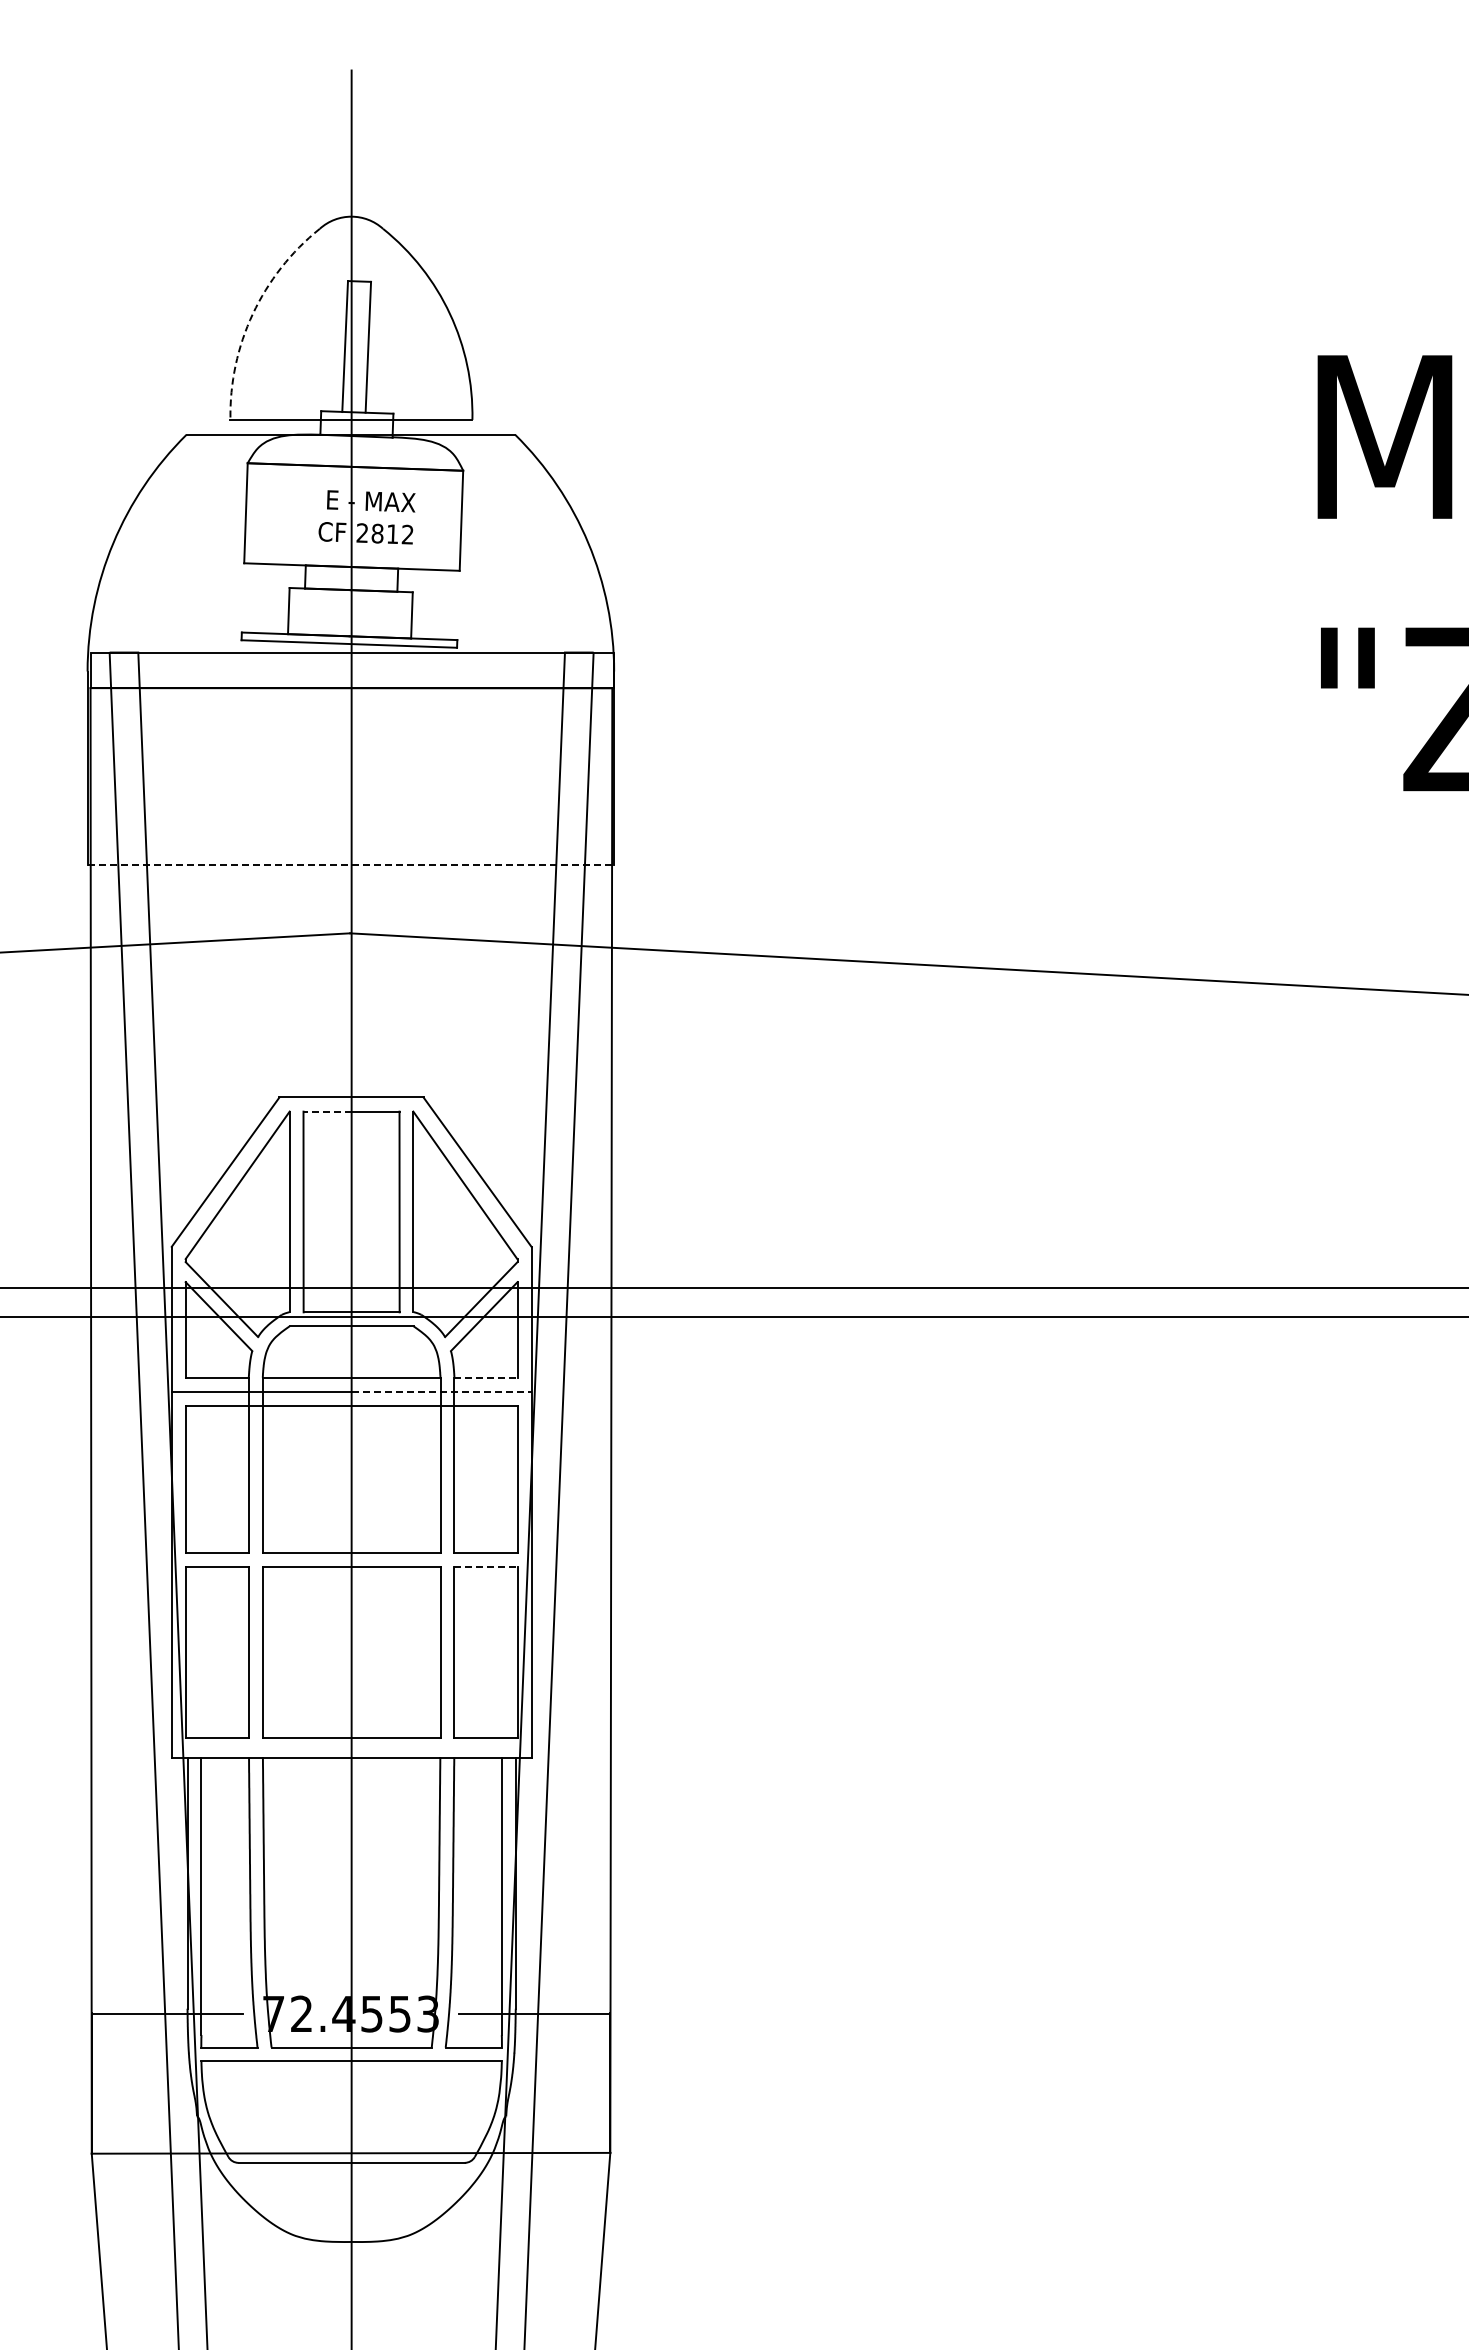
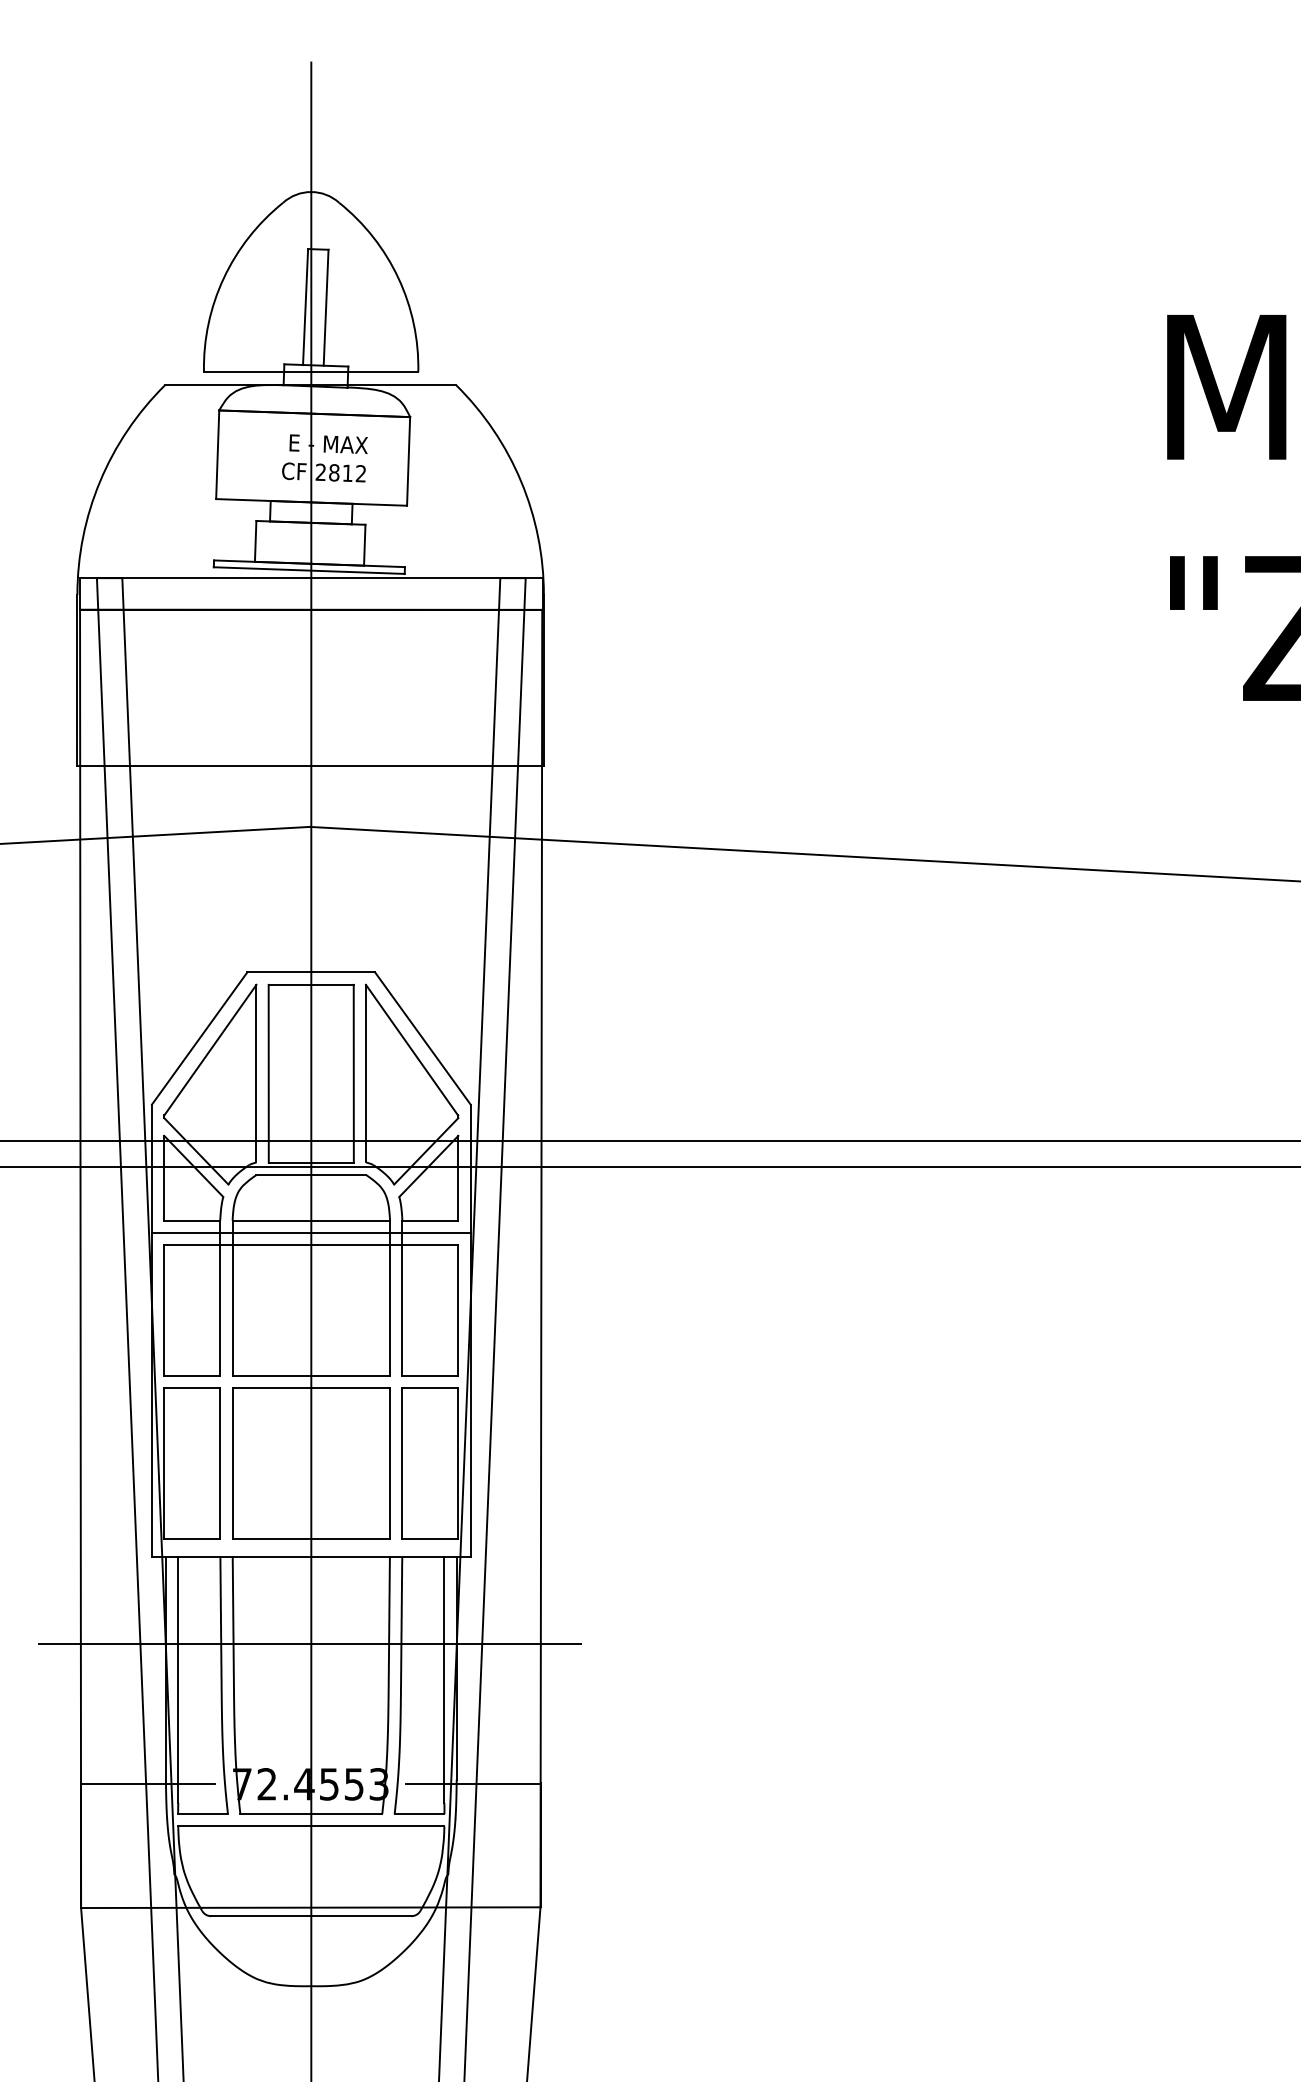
arc: (252, 314) -> (223, 278), dashed -> solid
line: (351, 864) -> (311, 765), dashed -> solid
line: (327, 1111) -> (289, 984), dashed -> solid
line: (486, 1377) -> (430, 1220), dashed -> solid
line: (441, 1391) -> (390, 1232), dashed -> solid
line: (486, 1567) -> (430, 1388), dashed -> solid
line: (350, 1855) -> (310, 1643), added

